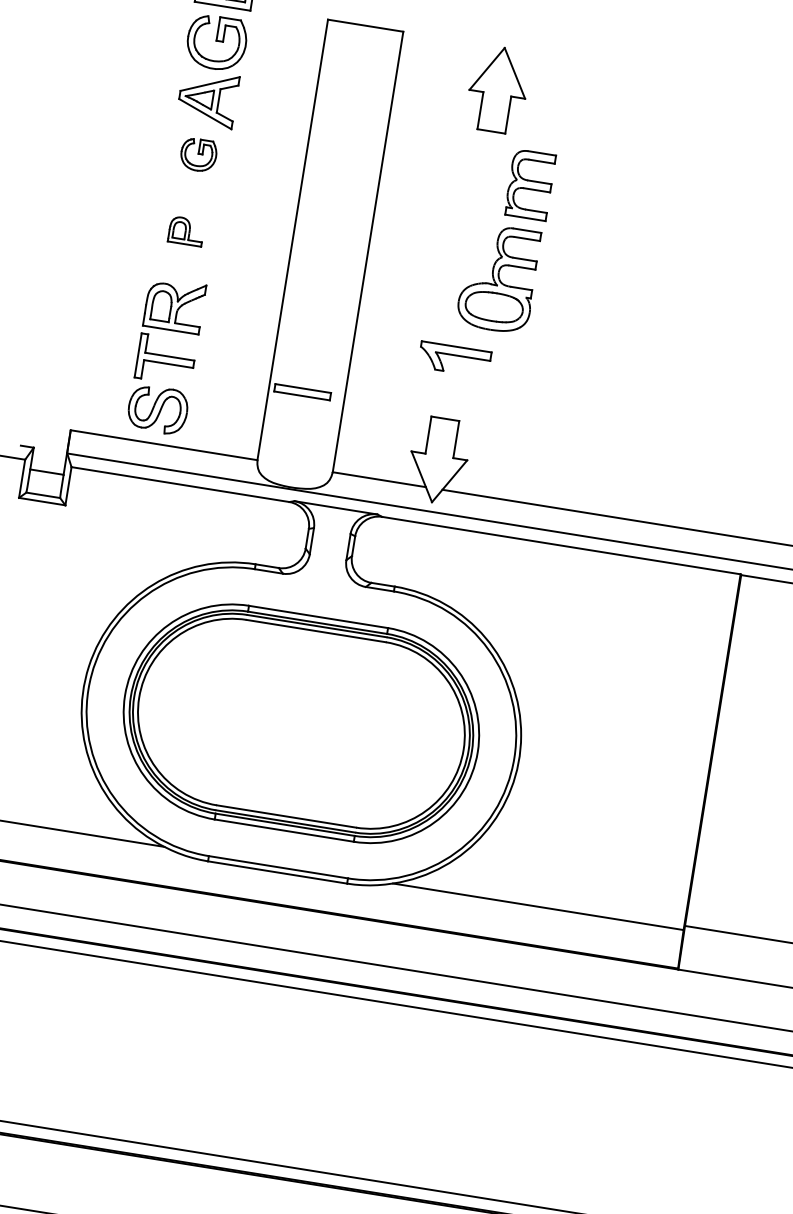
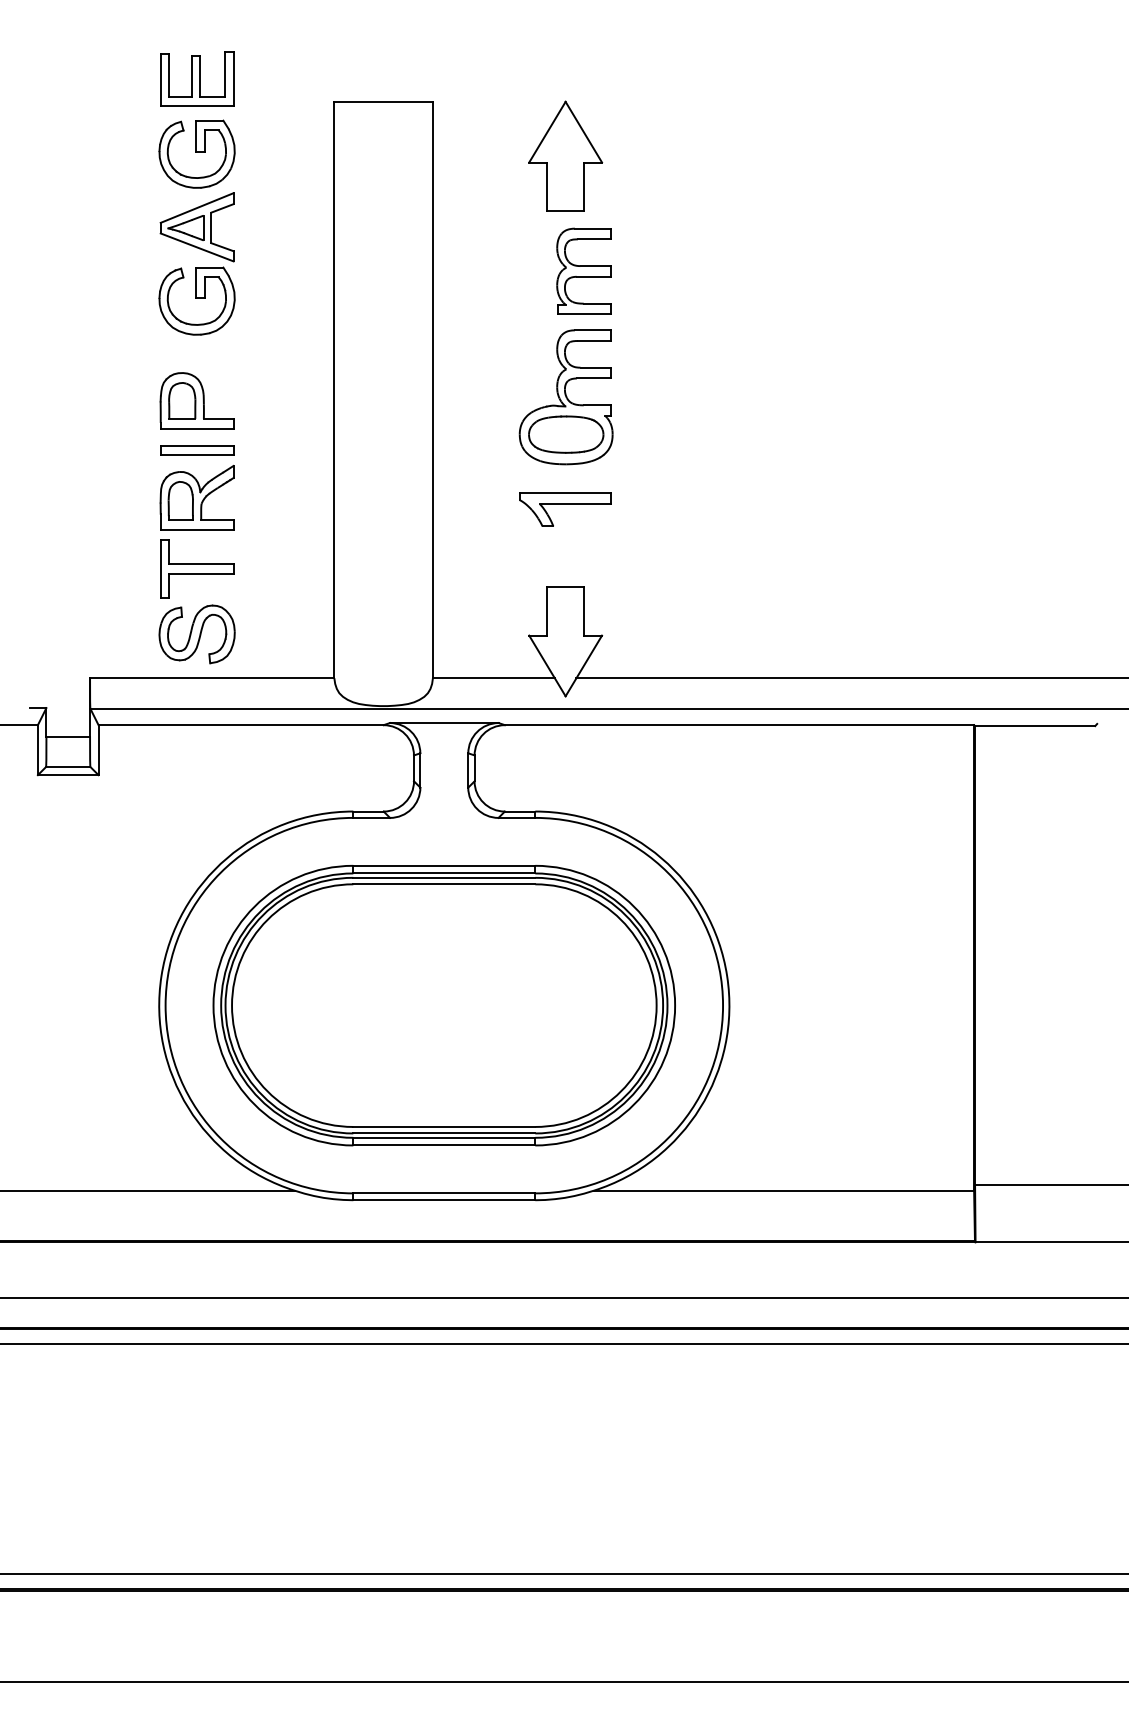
part: (198, 154) -> (196, 300), size x1.67
part: (529, 184) -> (583, 270), moved
part: (186, 231) -> (196, 400), size x1.67
part: (498, 278) -> (565, 397), moved
part: (302, 392) -> (197, 450), moved

